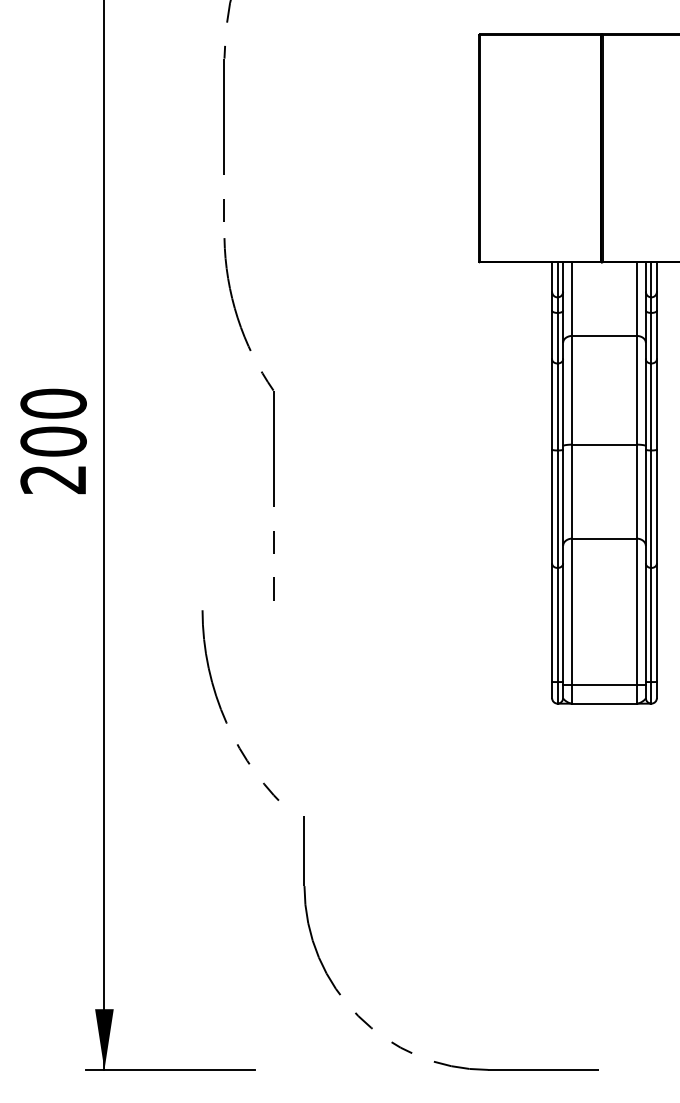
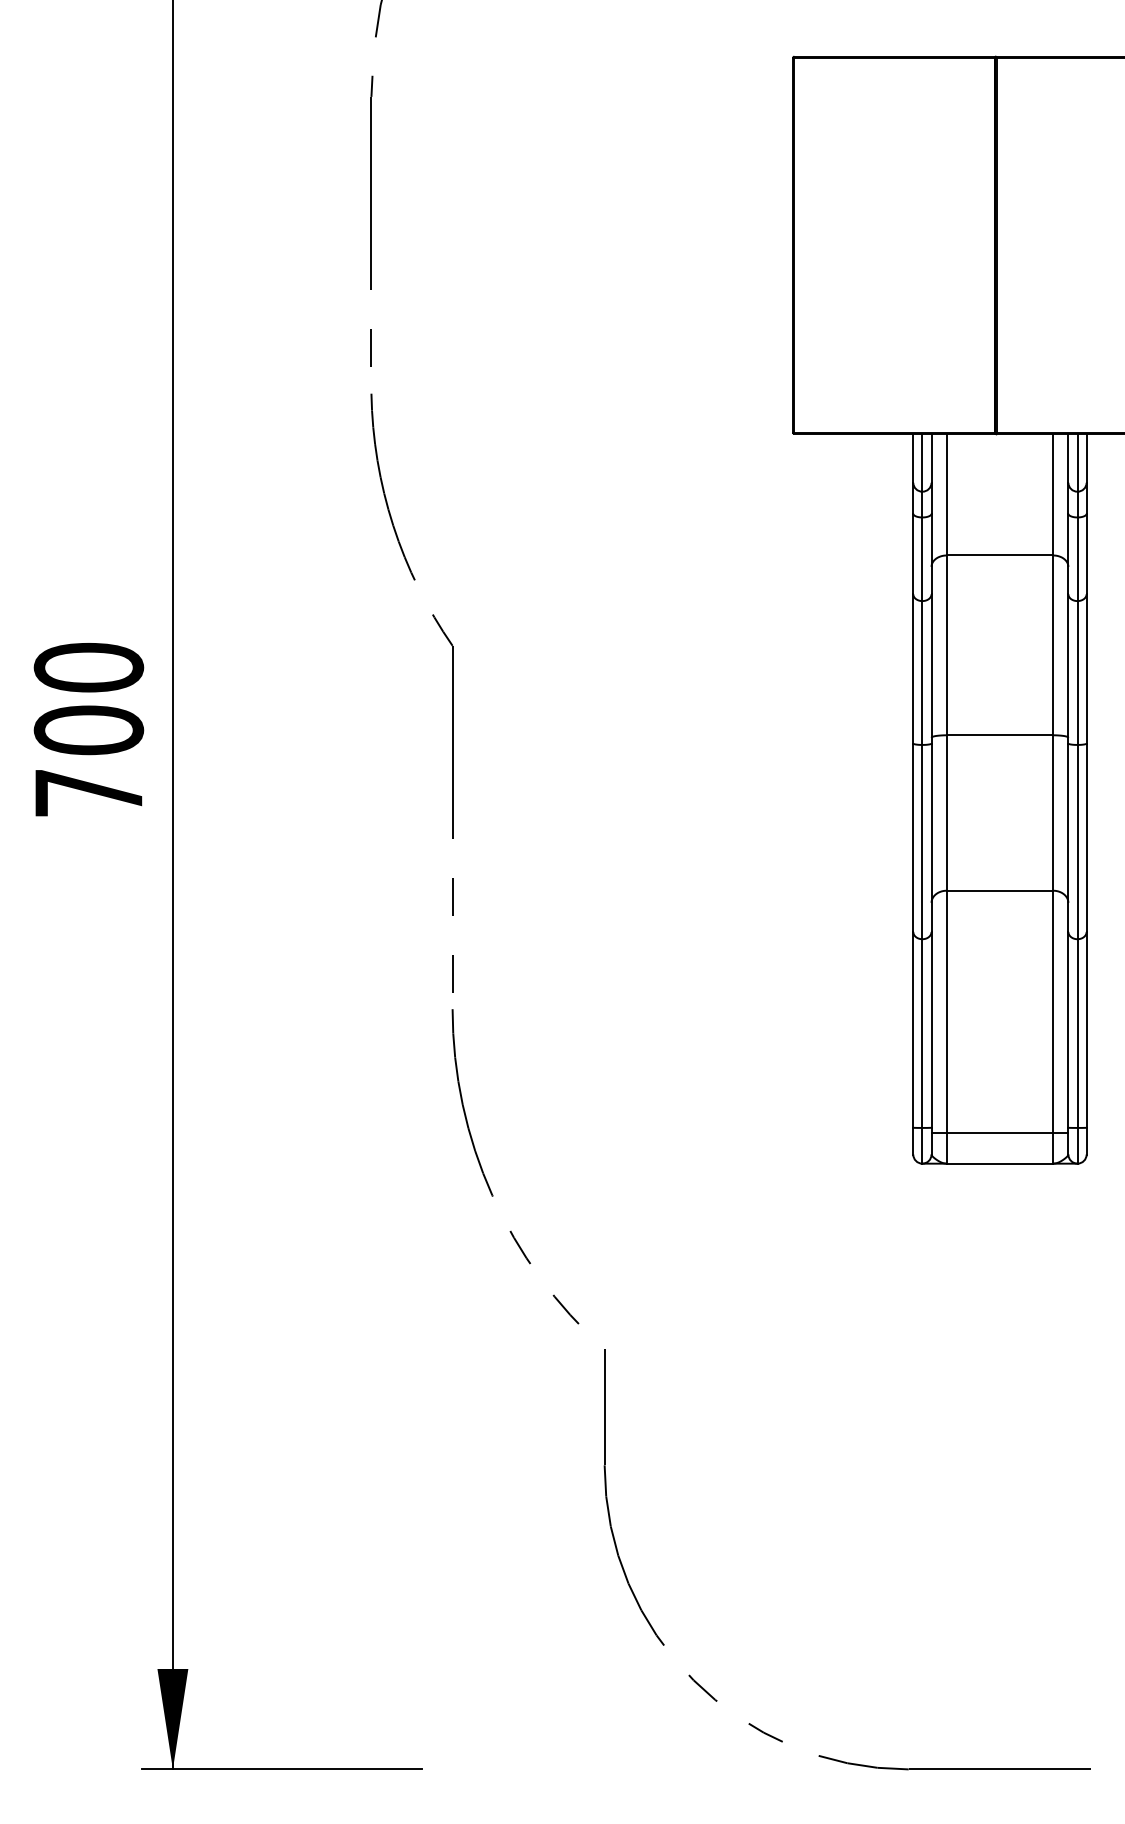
text: (52, 479) -> (87, 792), 200 -> 700
arc: (224, 714) -> (488, 1181), moved
part: (394, 1042) -> (753, 1724), moved

